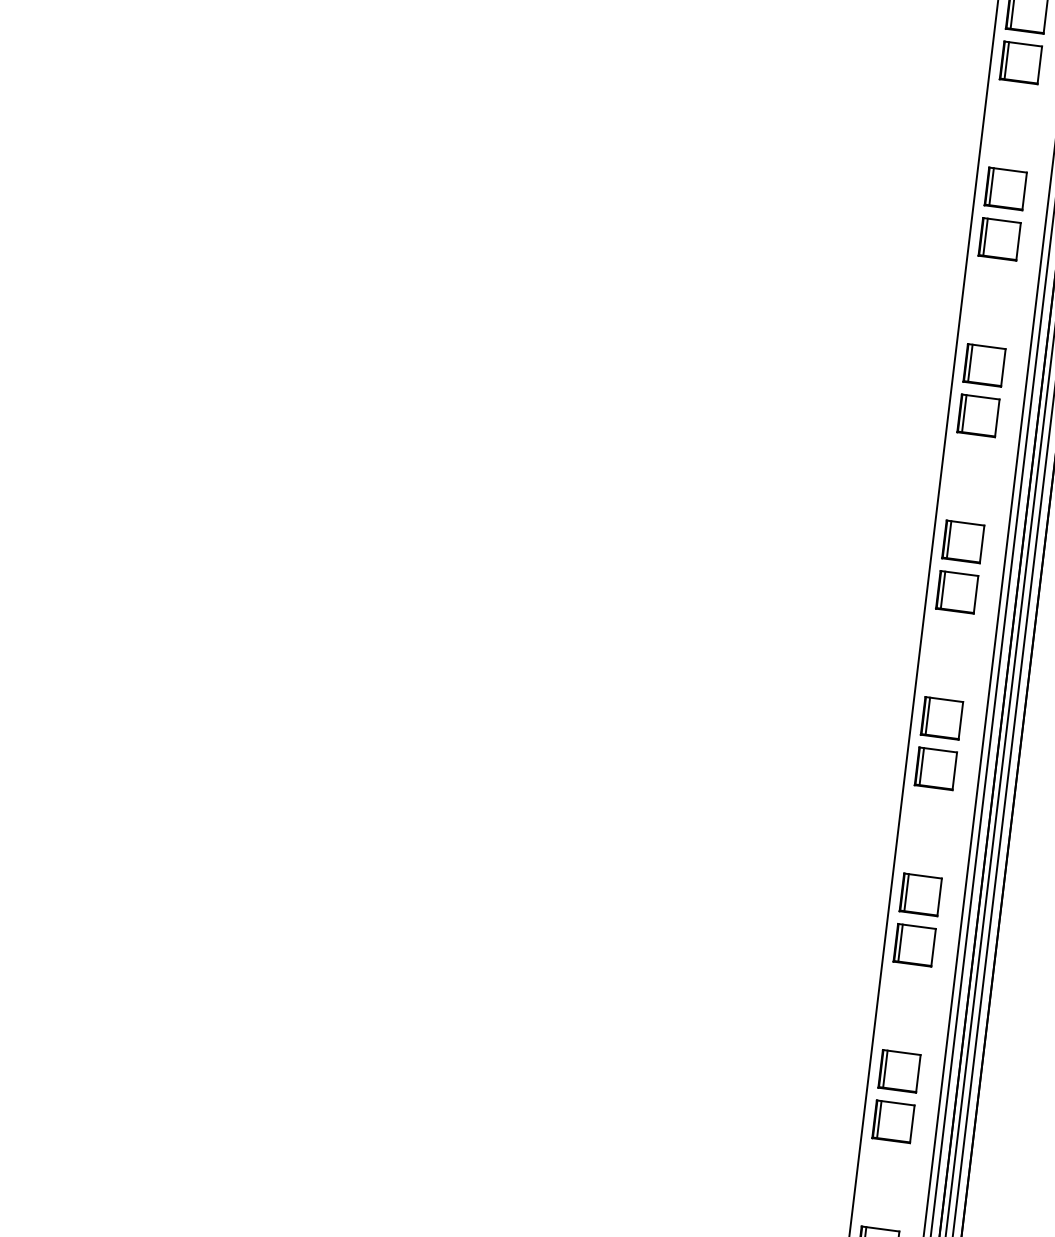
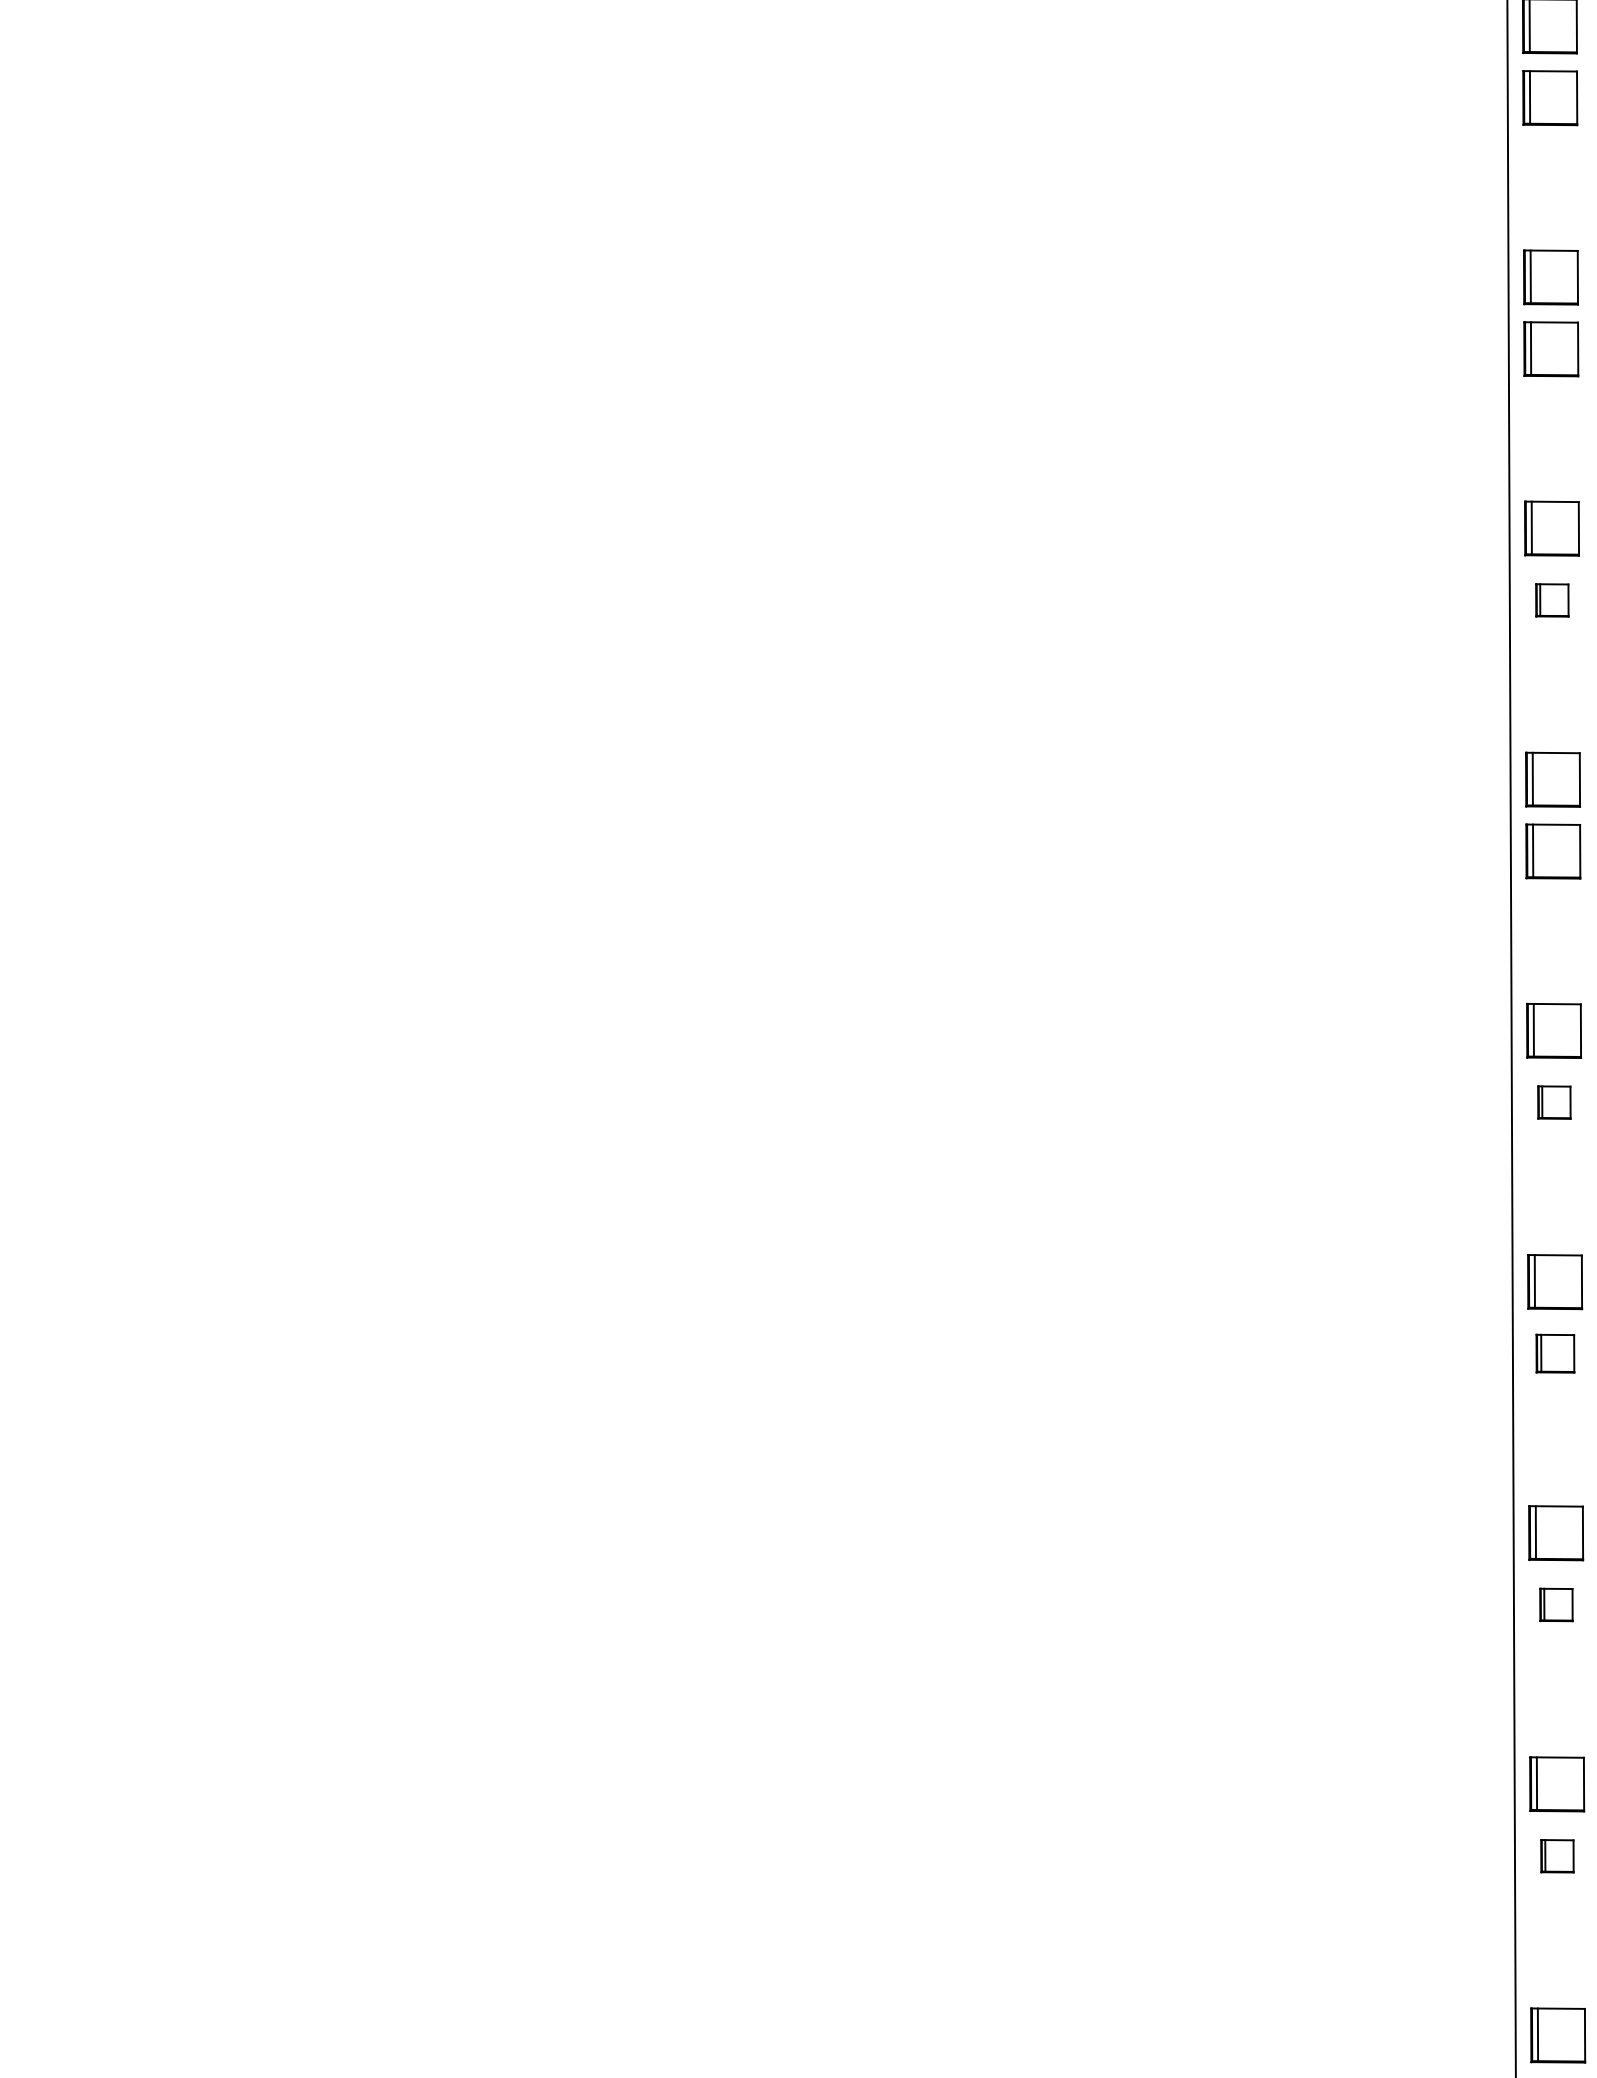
part: (999, 239) -> (1552, 600), size x0.6
part: (957, 592) -> (1554, 1102), size x0.6
part: (936, 768) -> (1555, 1353), size x0.7
part: (914, 944) -> (1556, 1604), size x0.6
part: (893, 1122) -> (1557, 1856), size x0.6

